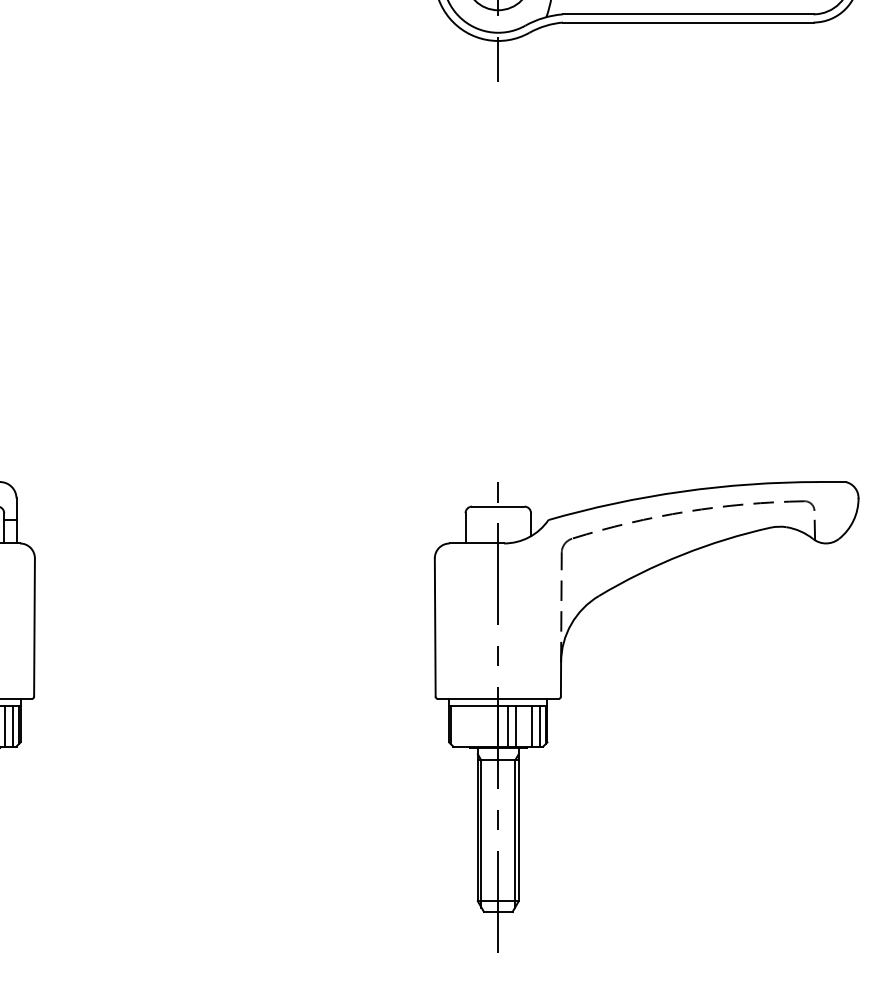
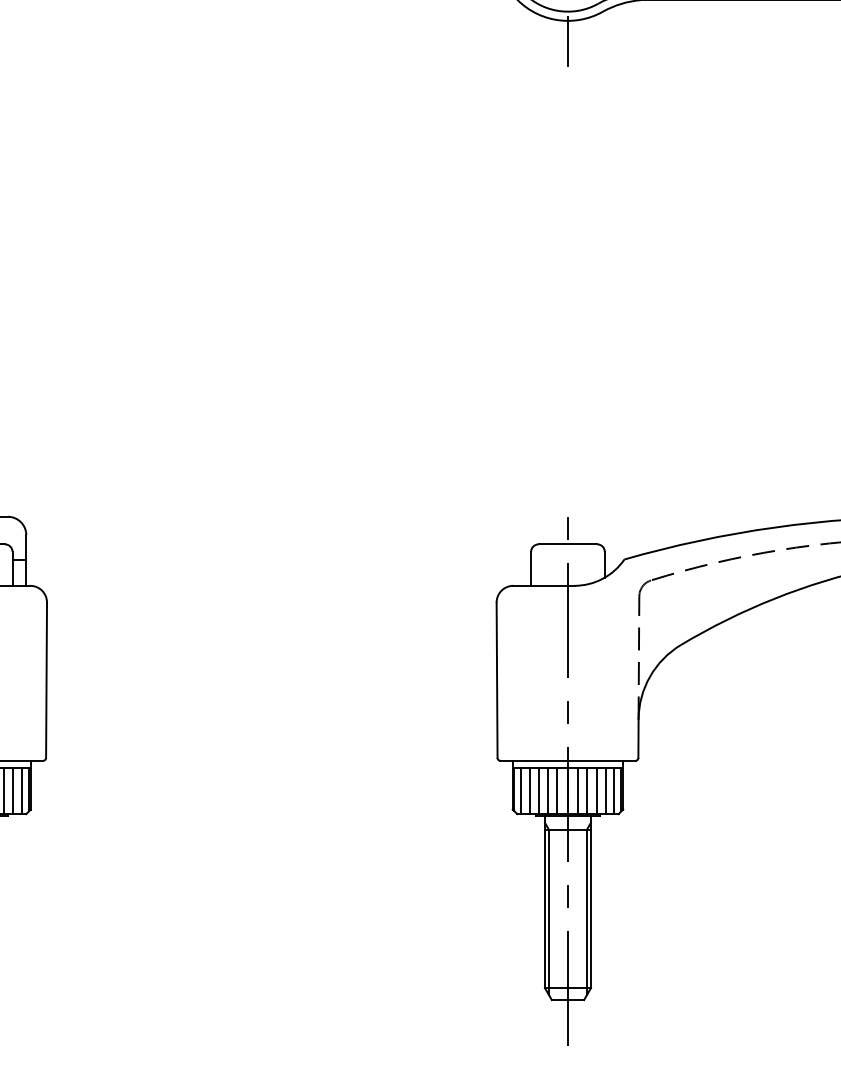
line: (456, 725) -> (520, 790), added
line: (464, 725) -> (529, 790), added
line: (472, 725) -> (538, 790), added
line: (480, 725) -> (547, 790), added
line: (488, 725) -> (556, 790), added
line: (523, 725) -> (596, 790), added

